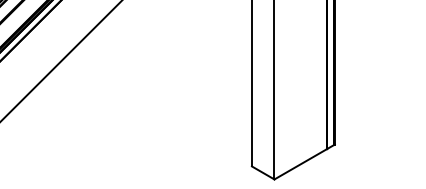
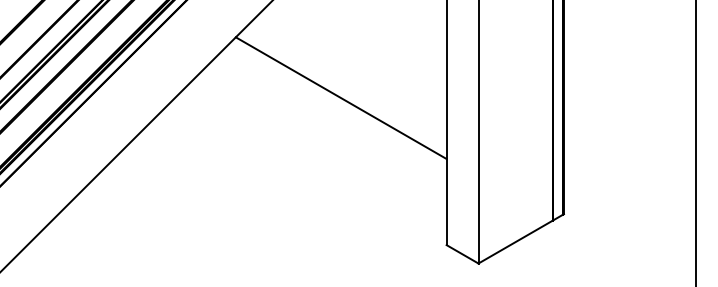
line: (176, 62) -> (340, 98), added

